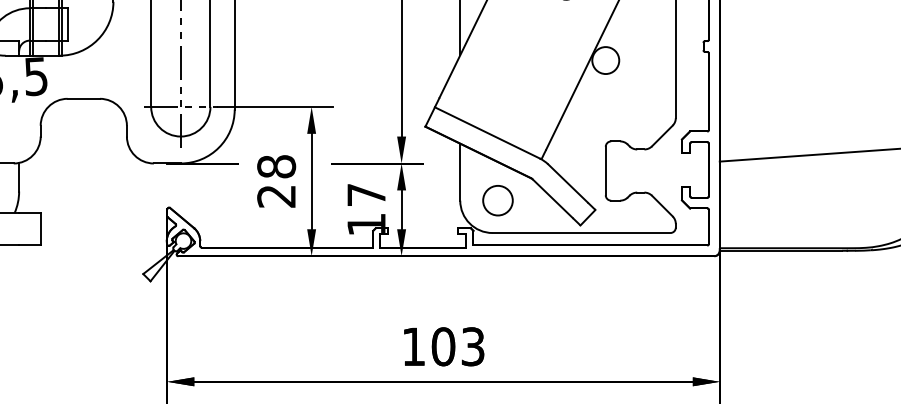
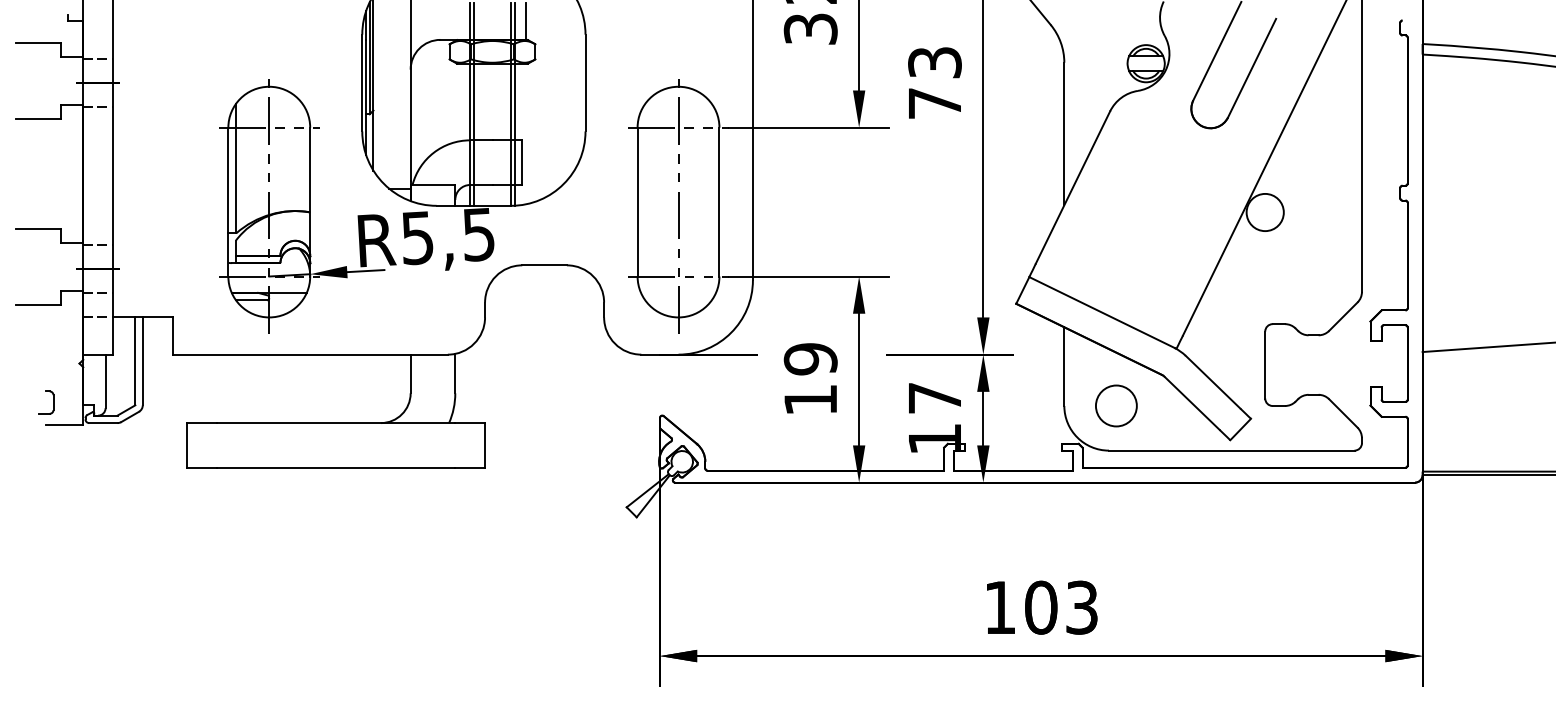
text: (276, 181) -> (810, 379), 28 -> 19

